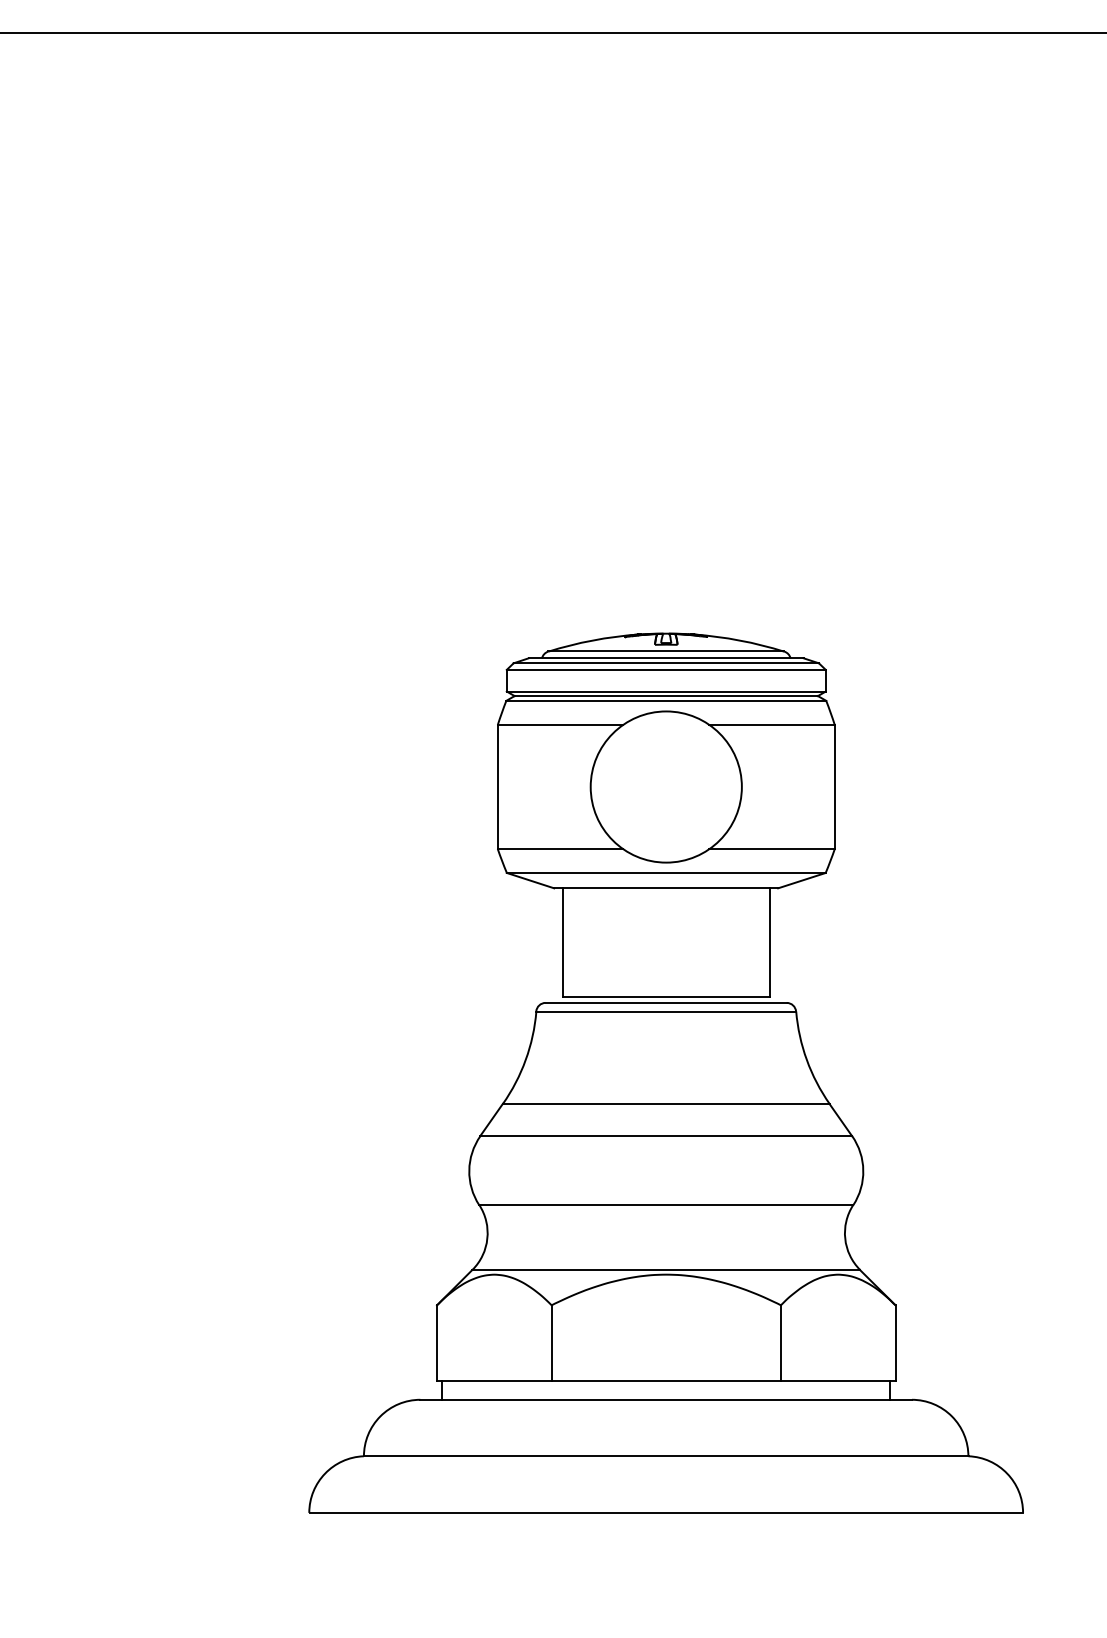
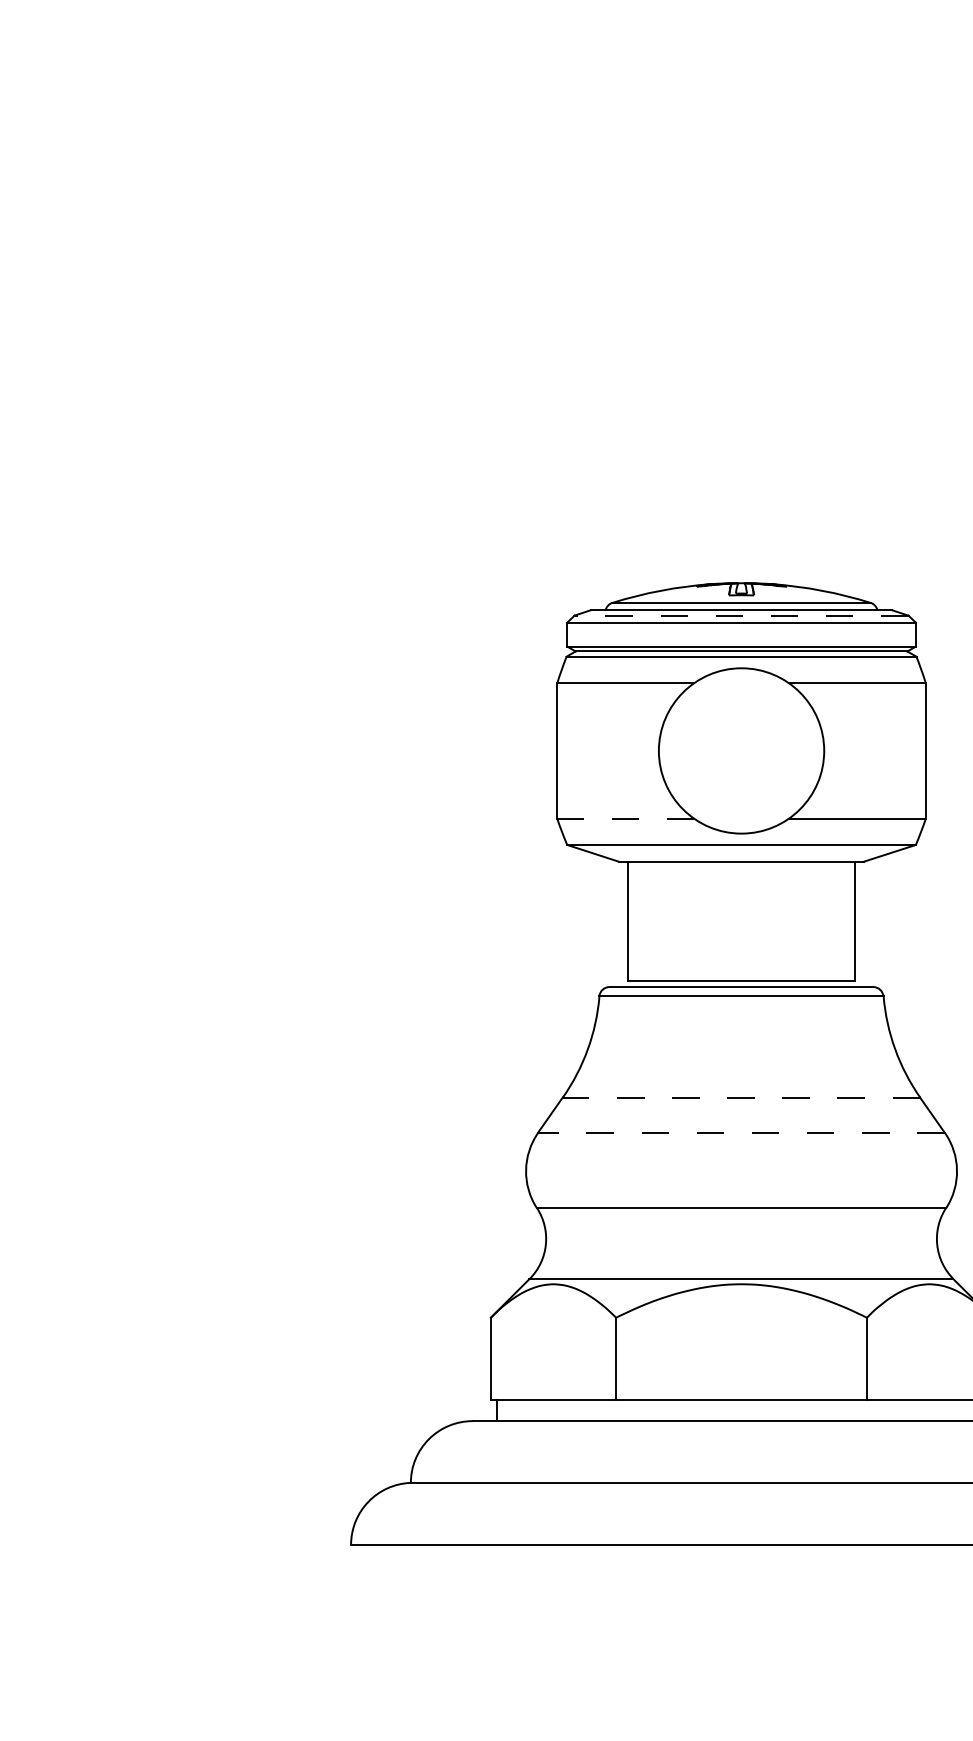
line: (666, 663) -> (741, 615), solid -> dashed
line: (560, 849) -> (625, 819), solid -> dashed
line: (665, 1104) -> (740, 1098), solid -> dashed
line: (666, 1136) -> (741, 1133), solid -> dashed

